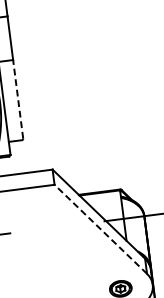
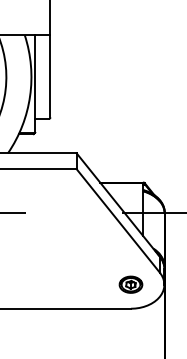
line: (18, 98) -> (50, 75), dashed -> solid
line: (100, 229) -> (117, 220), dashed -> solid

